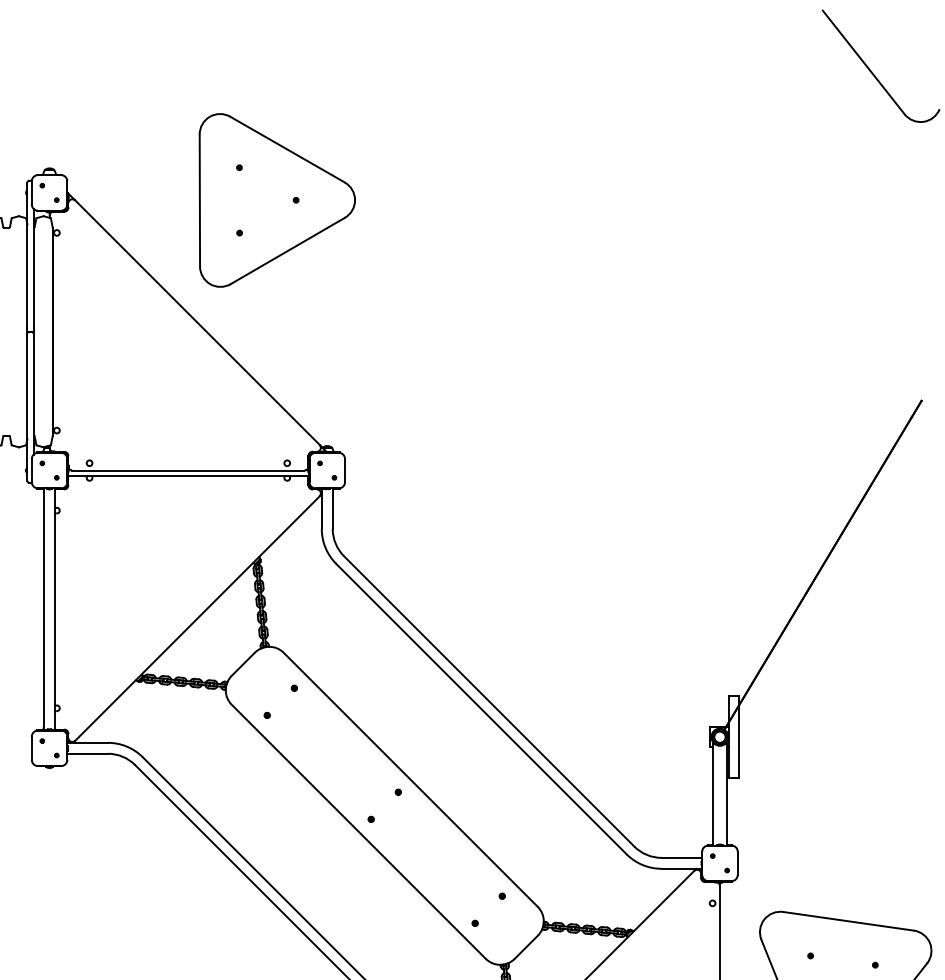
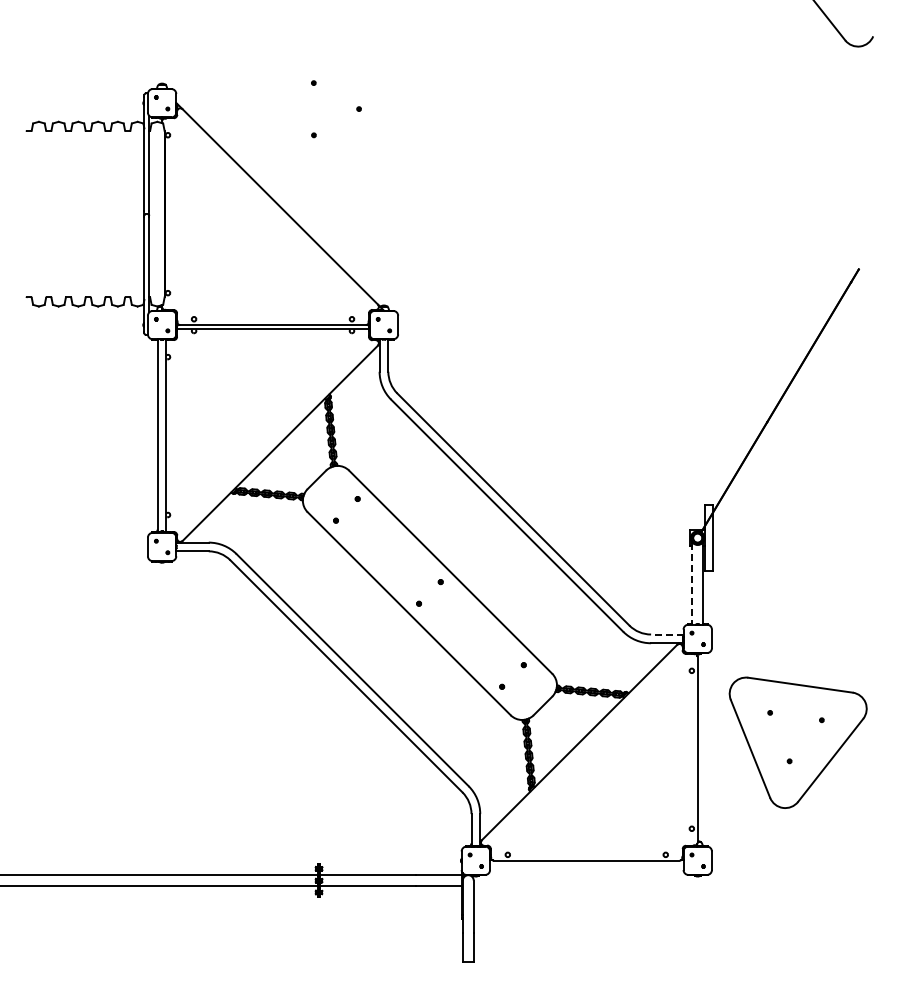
part: (277, 200) -> (344, 109), removed
line: (713, 794) -> (692, 583), solid -> dashed
line: (680, 857) -> (666, 634), solid -> dashed

